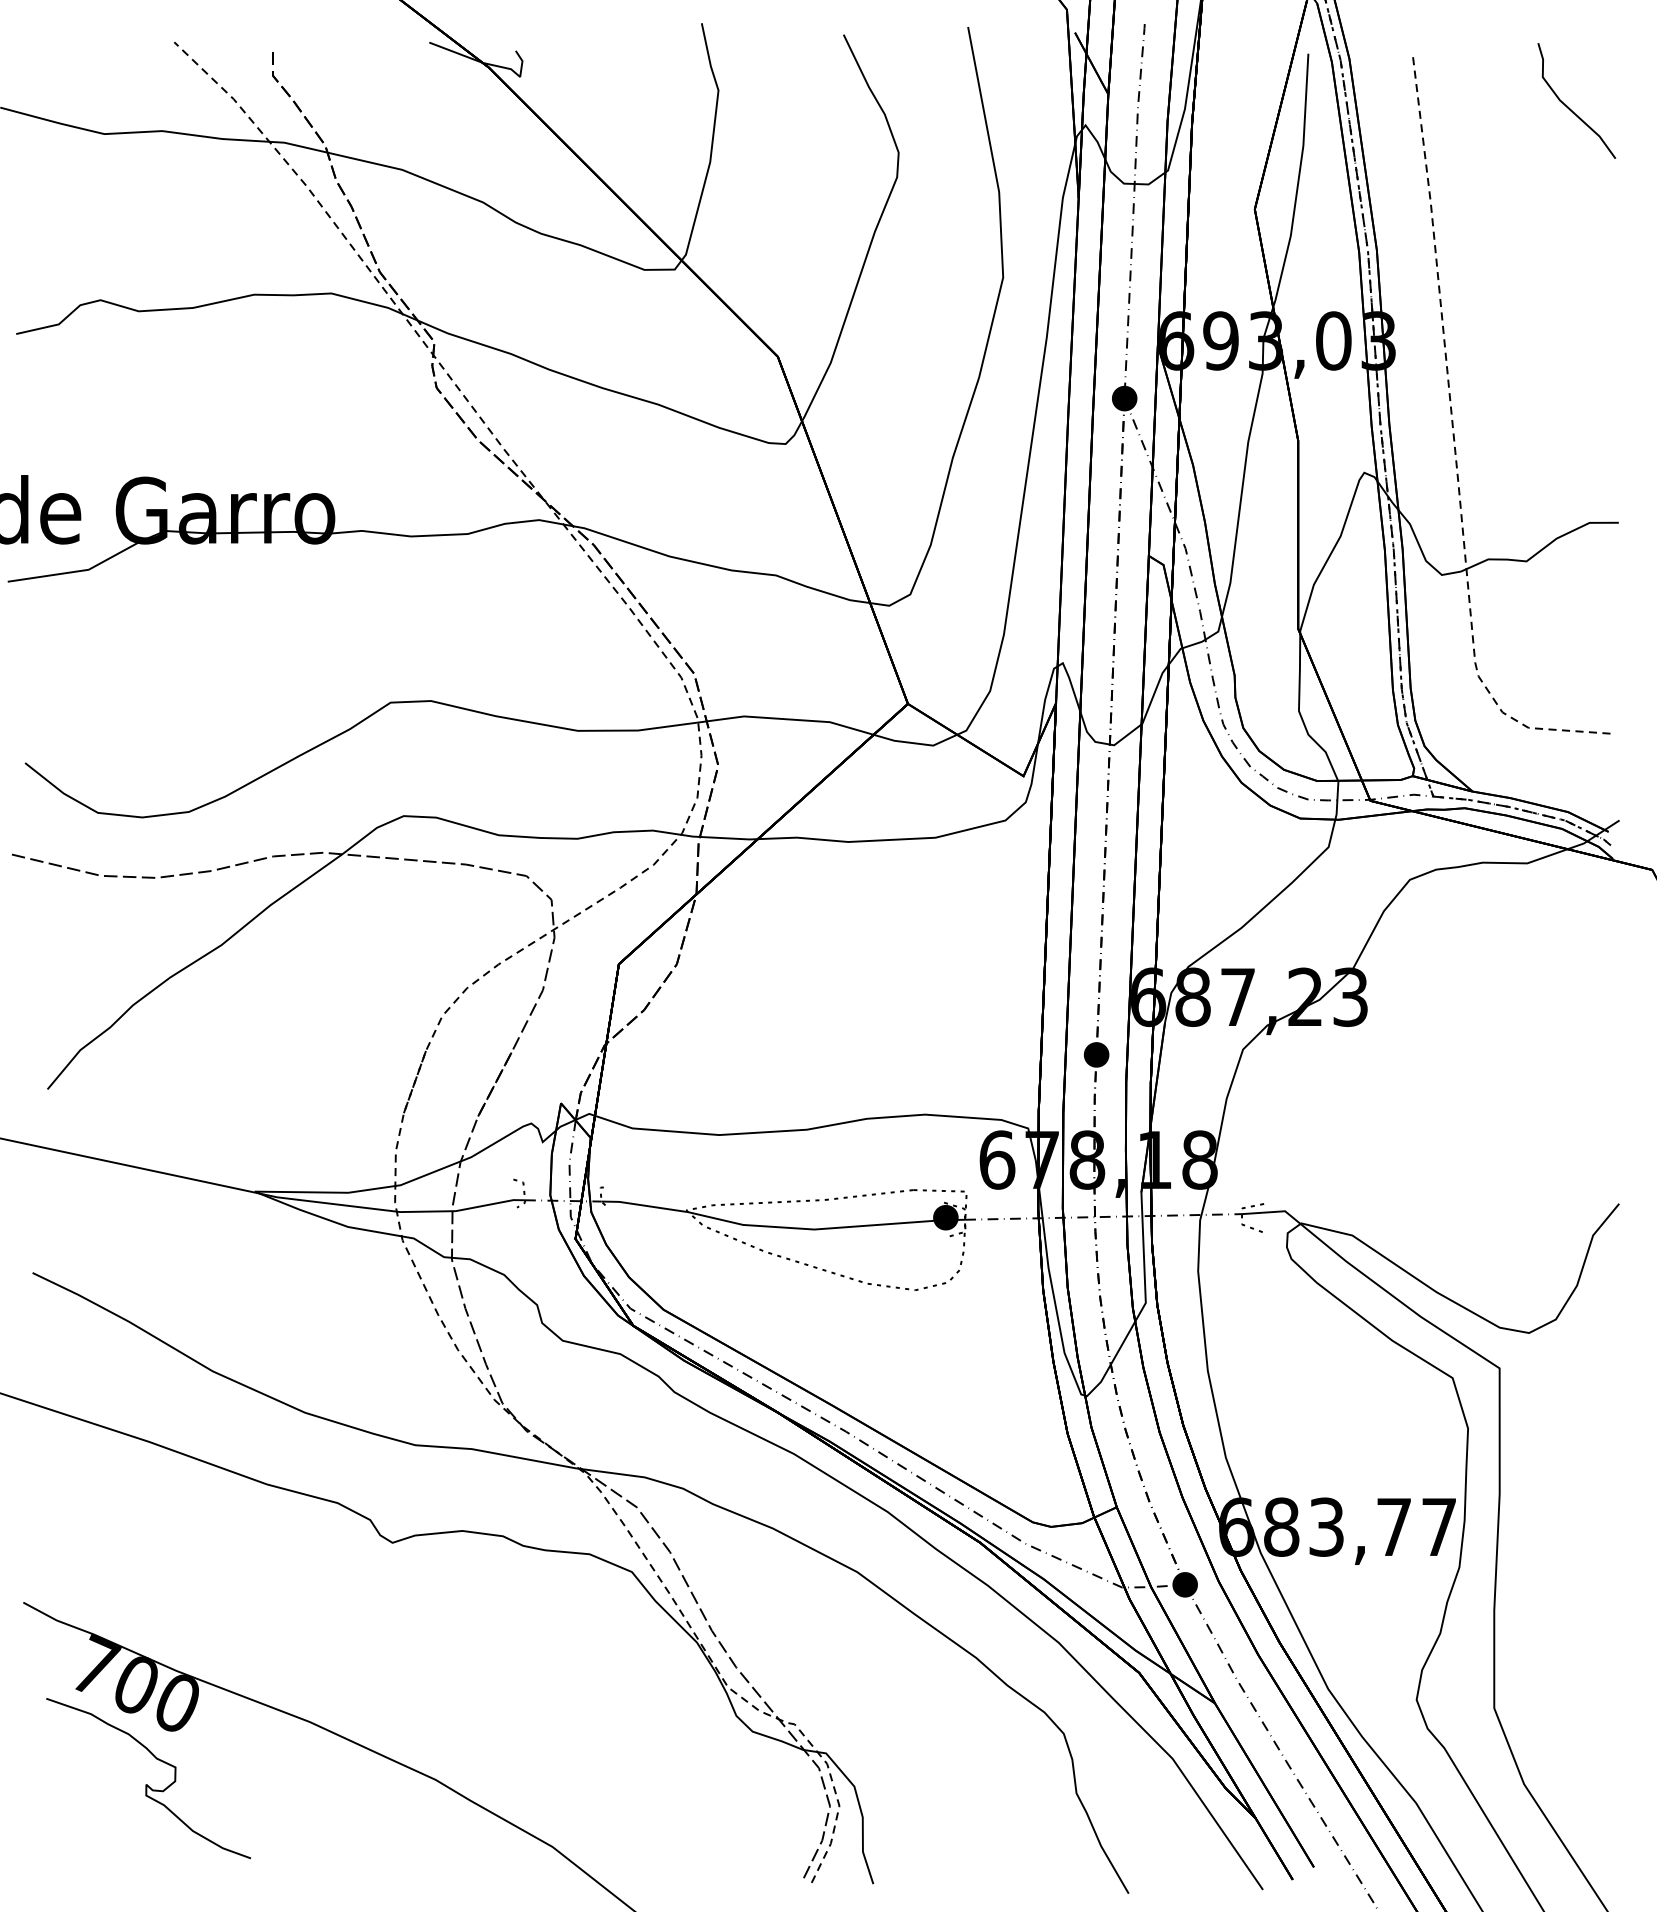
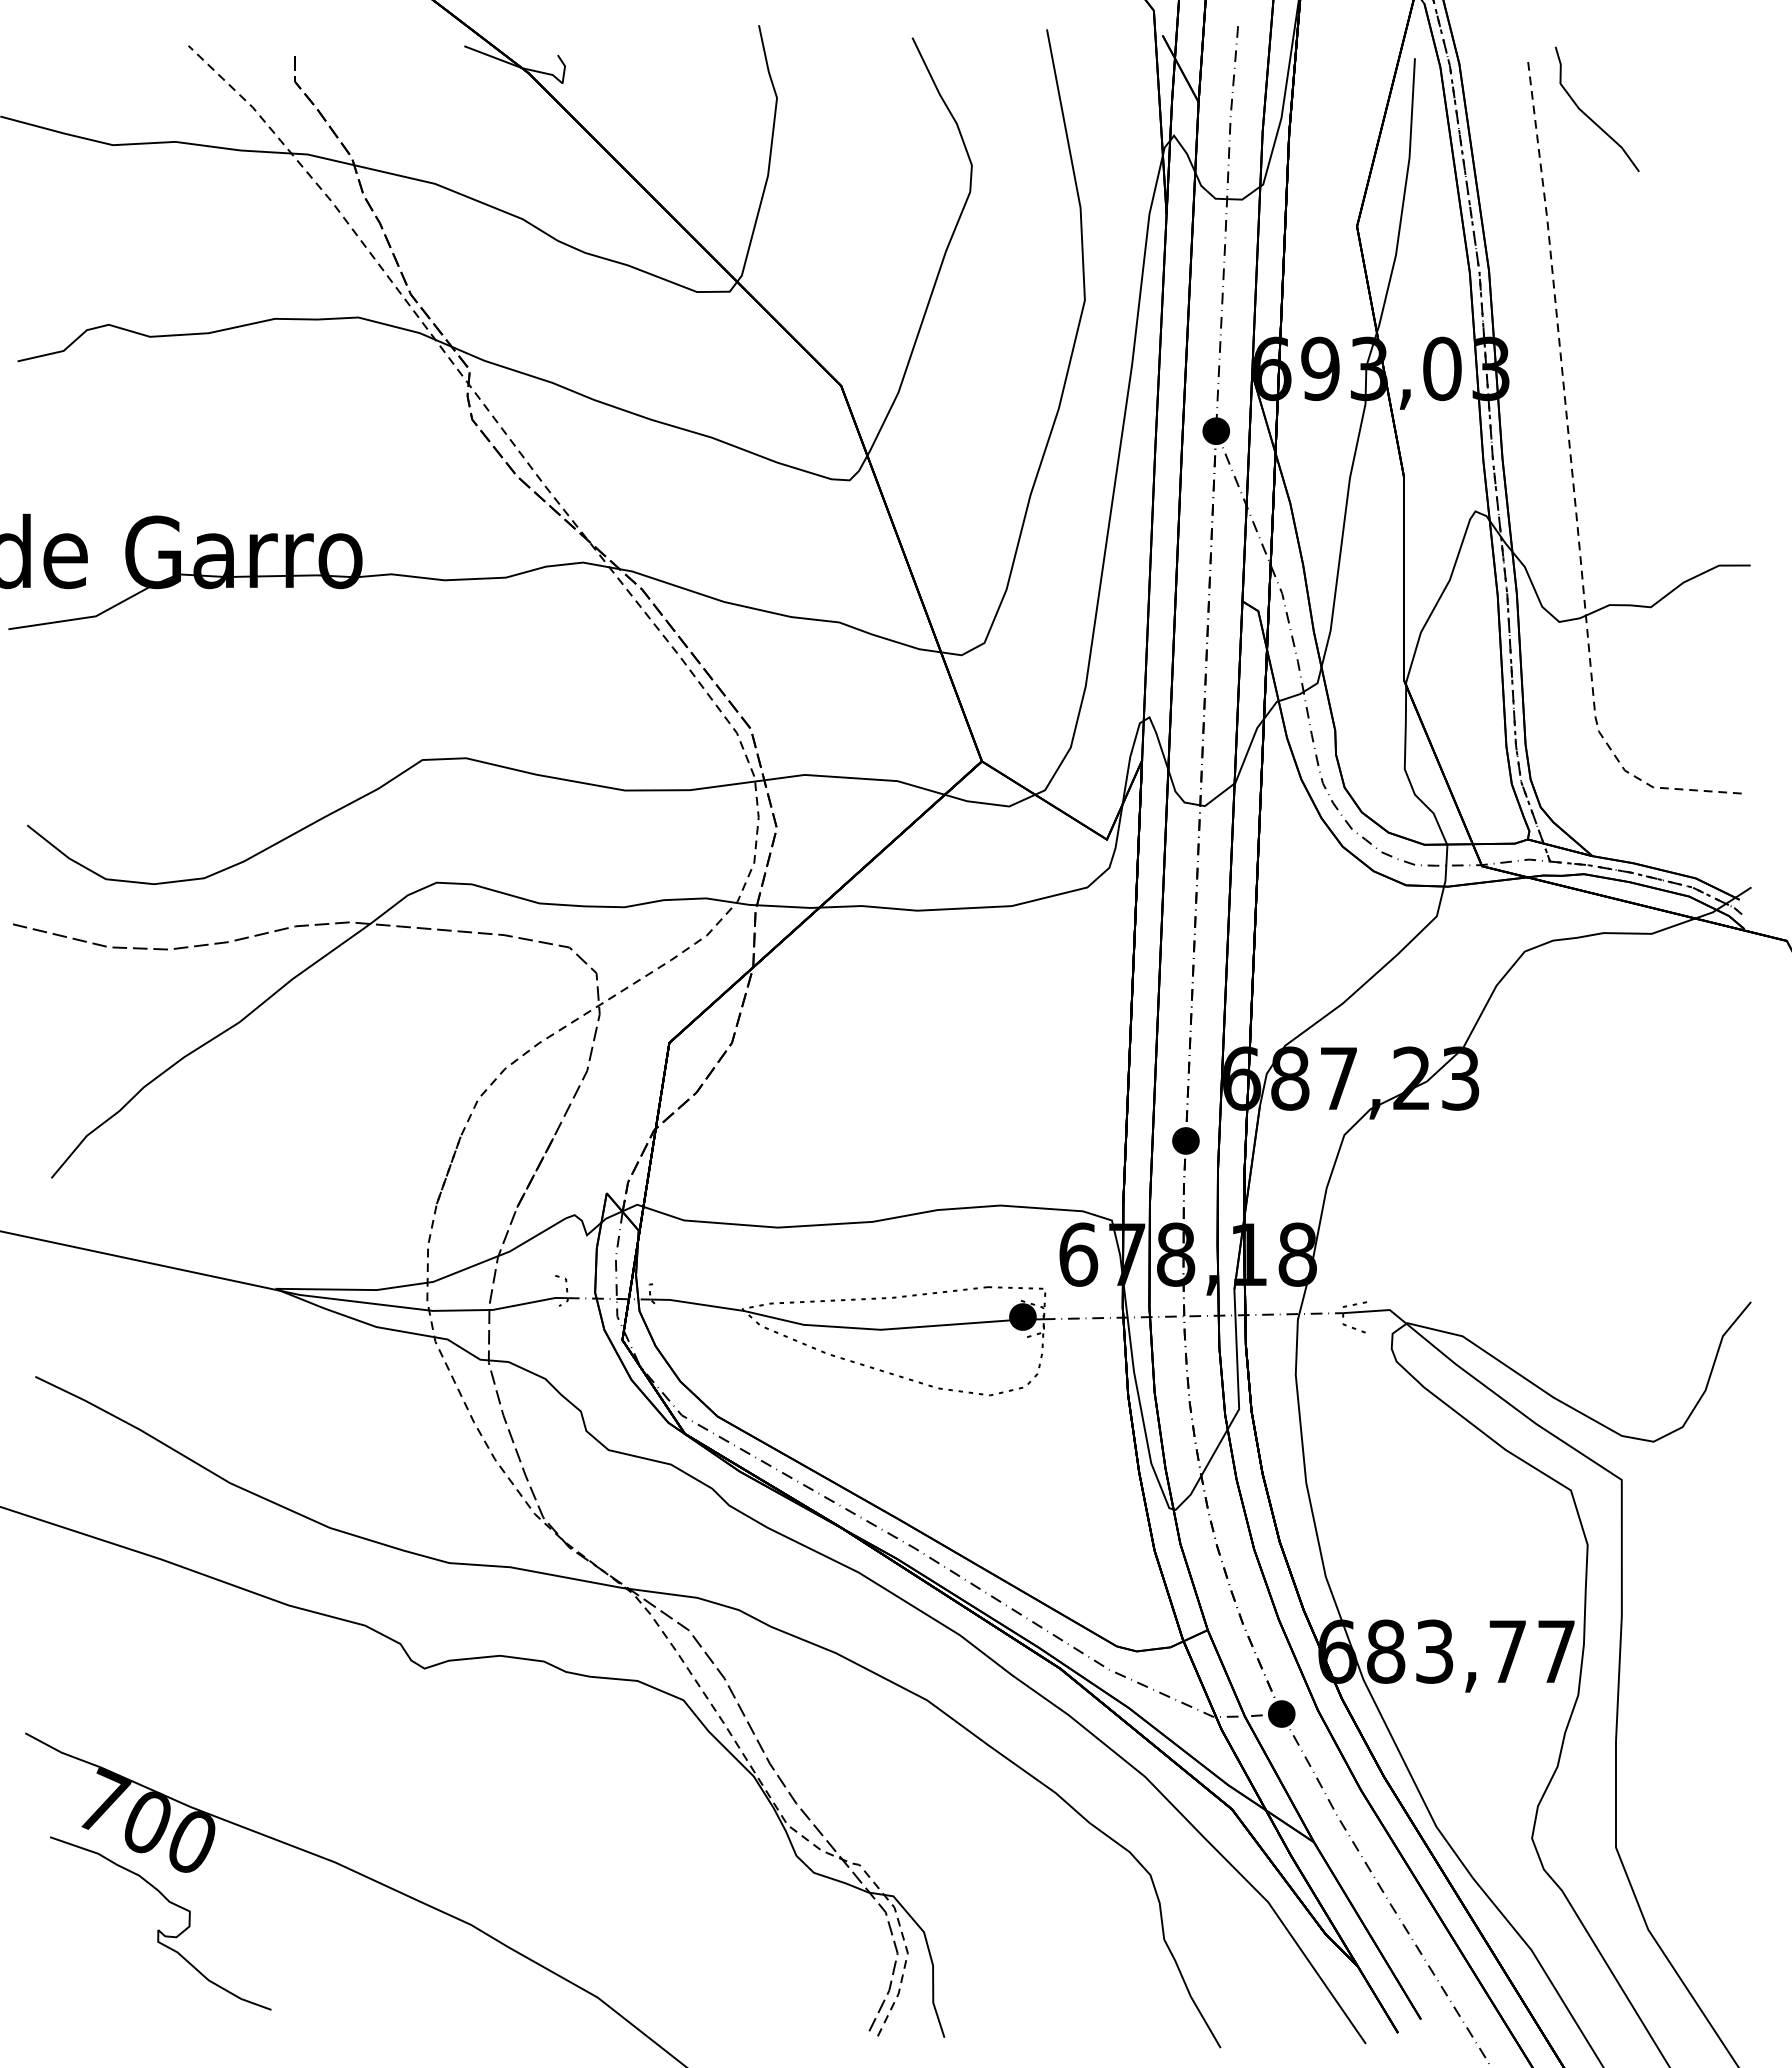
curve: (1569, 107) -> (1589, 116), moved

